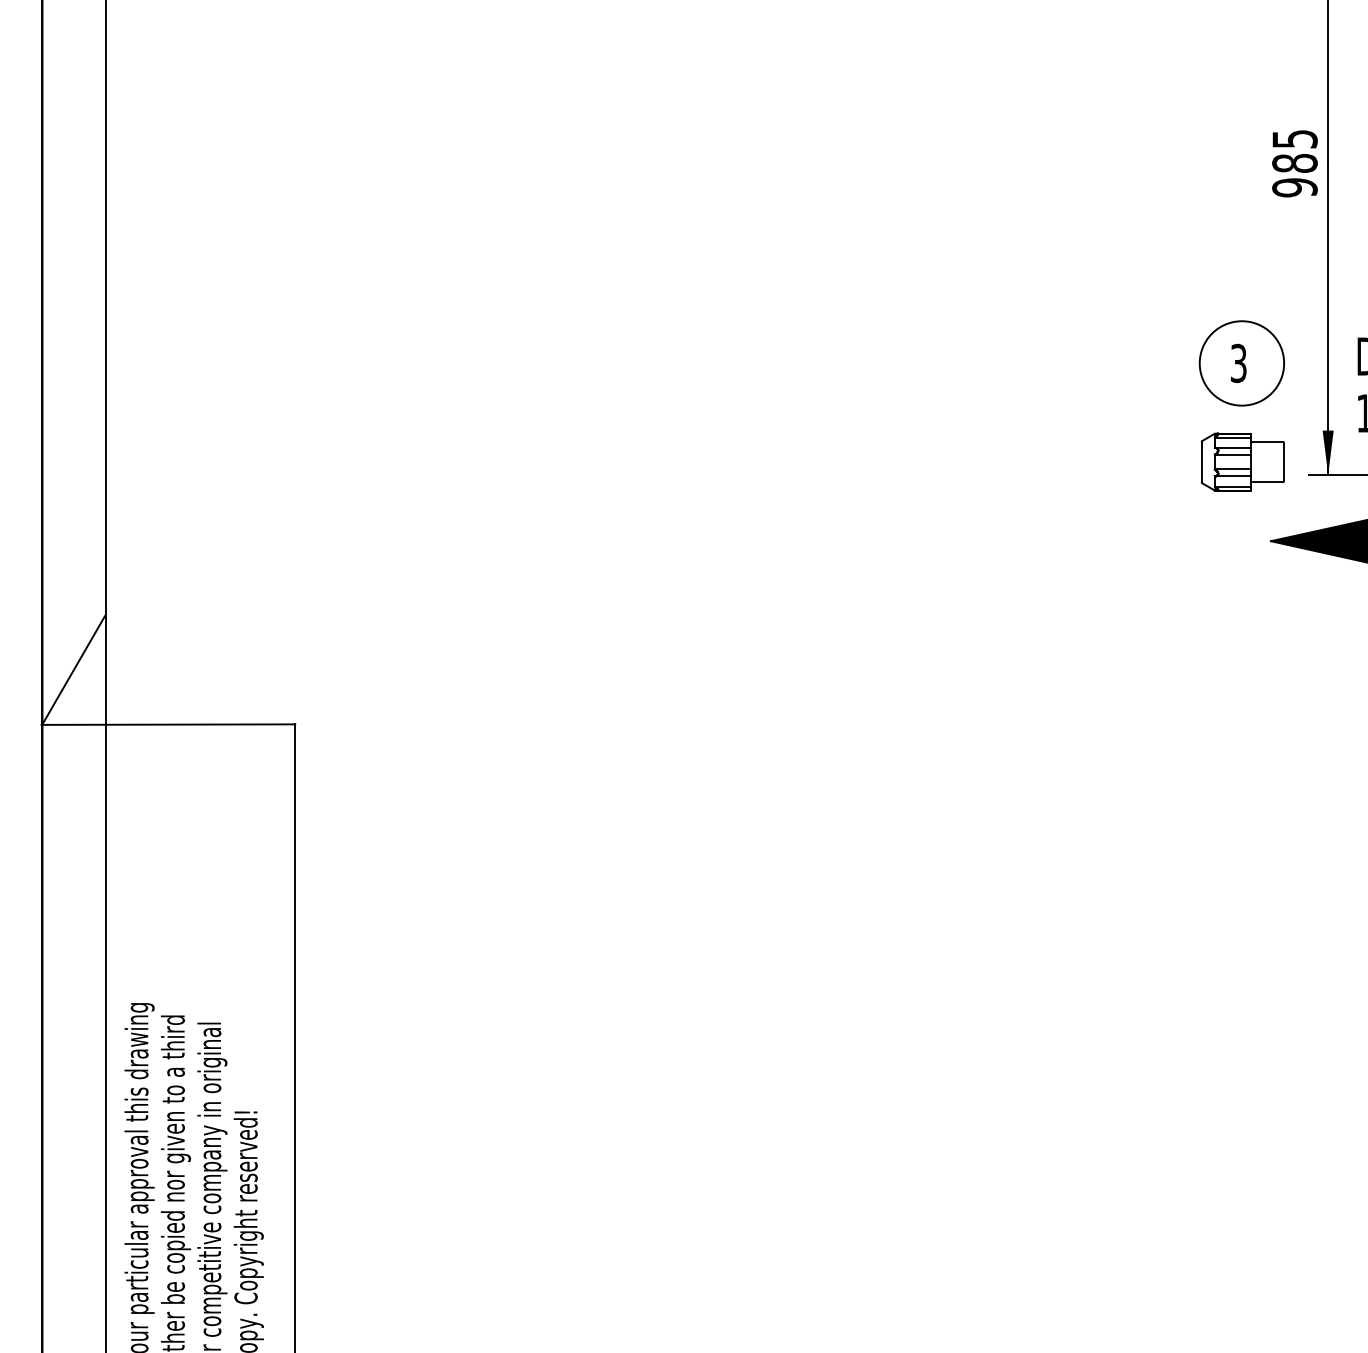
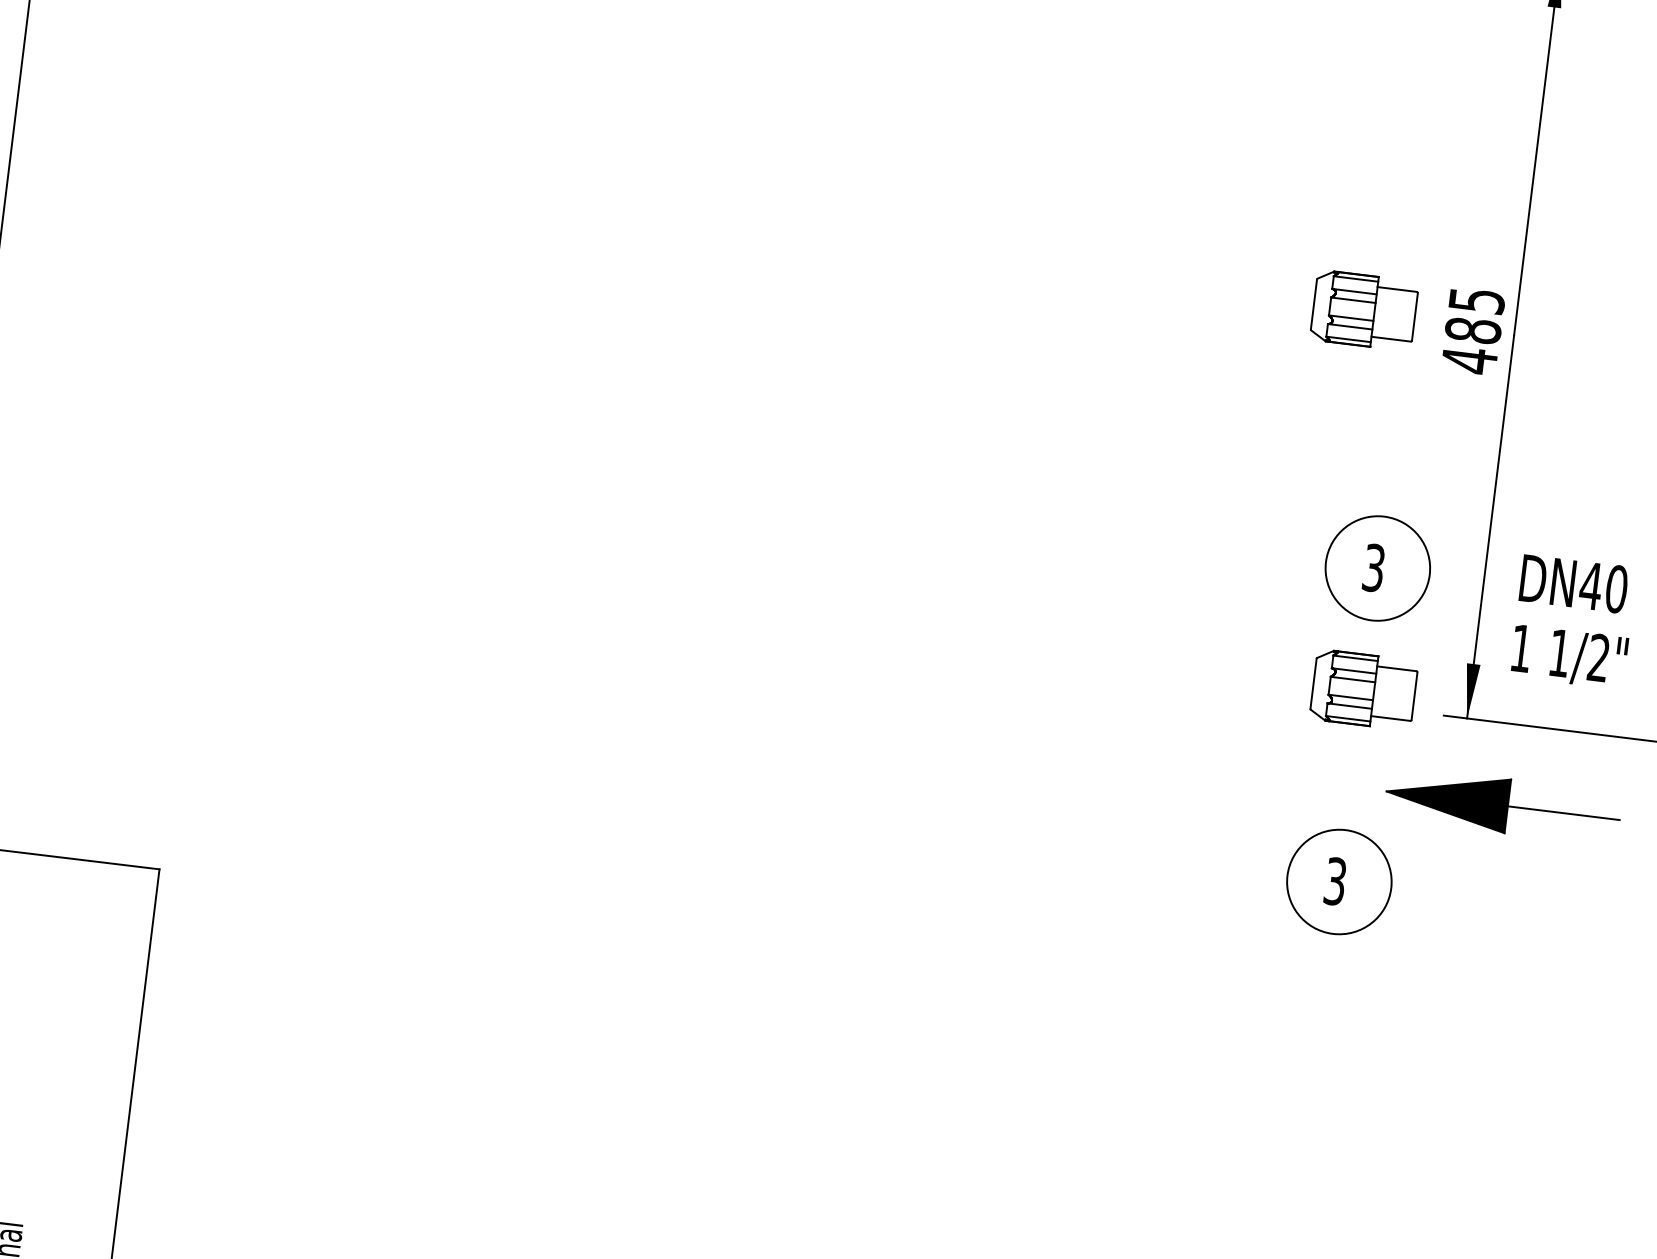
part: (1205, 157) -> (1364, 309), added
text: (1294, 187) -> (1469, 360), 985 -> 485
part: (1241, 618) -> (1338, 882), added

